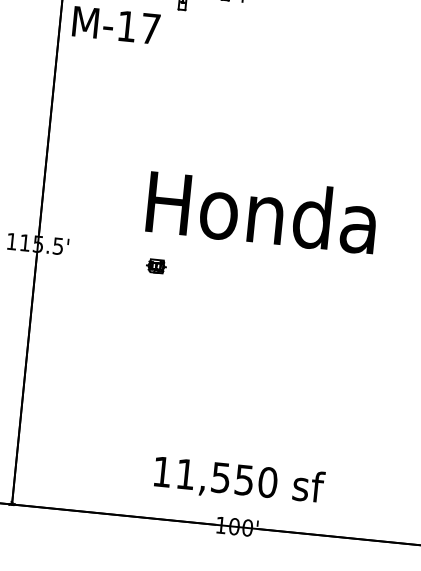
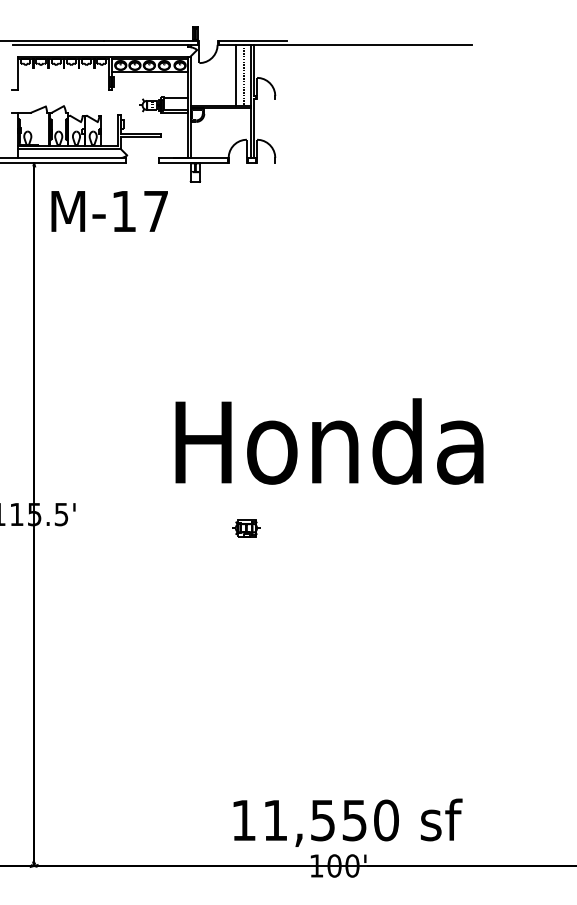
part: (156, 266) -> (246, 528), moved
text: (238, 481) -> (347, 822), moved

